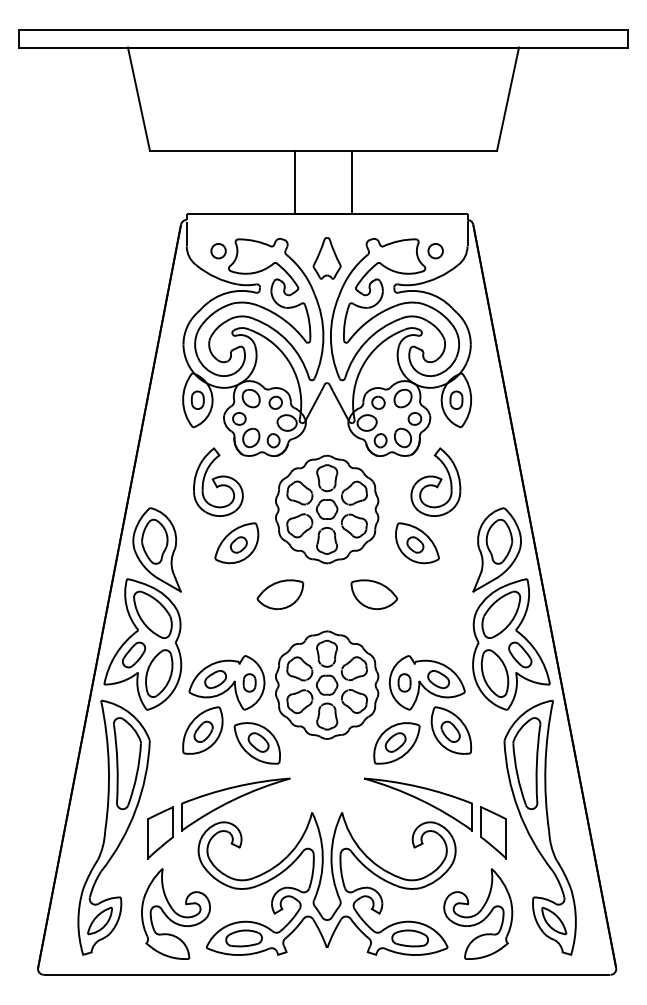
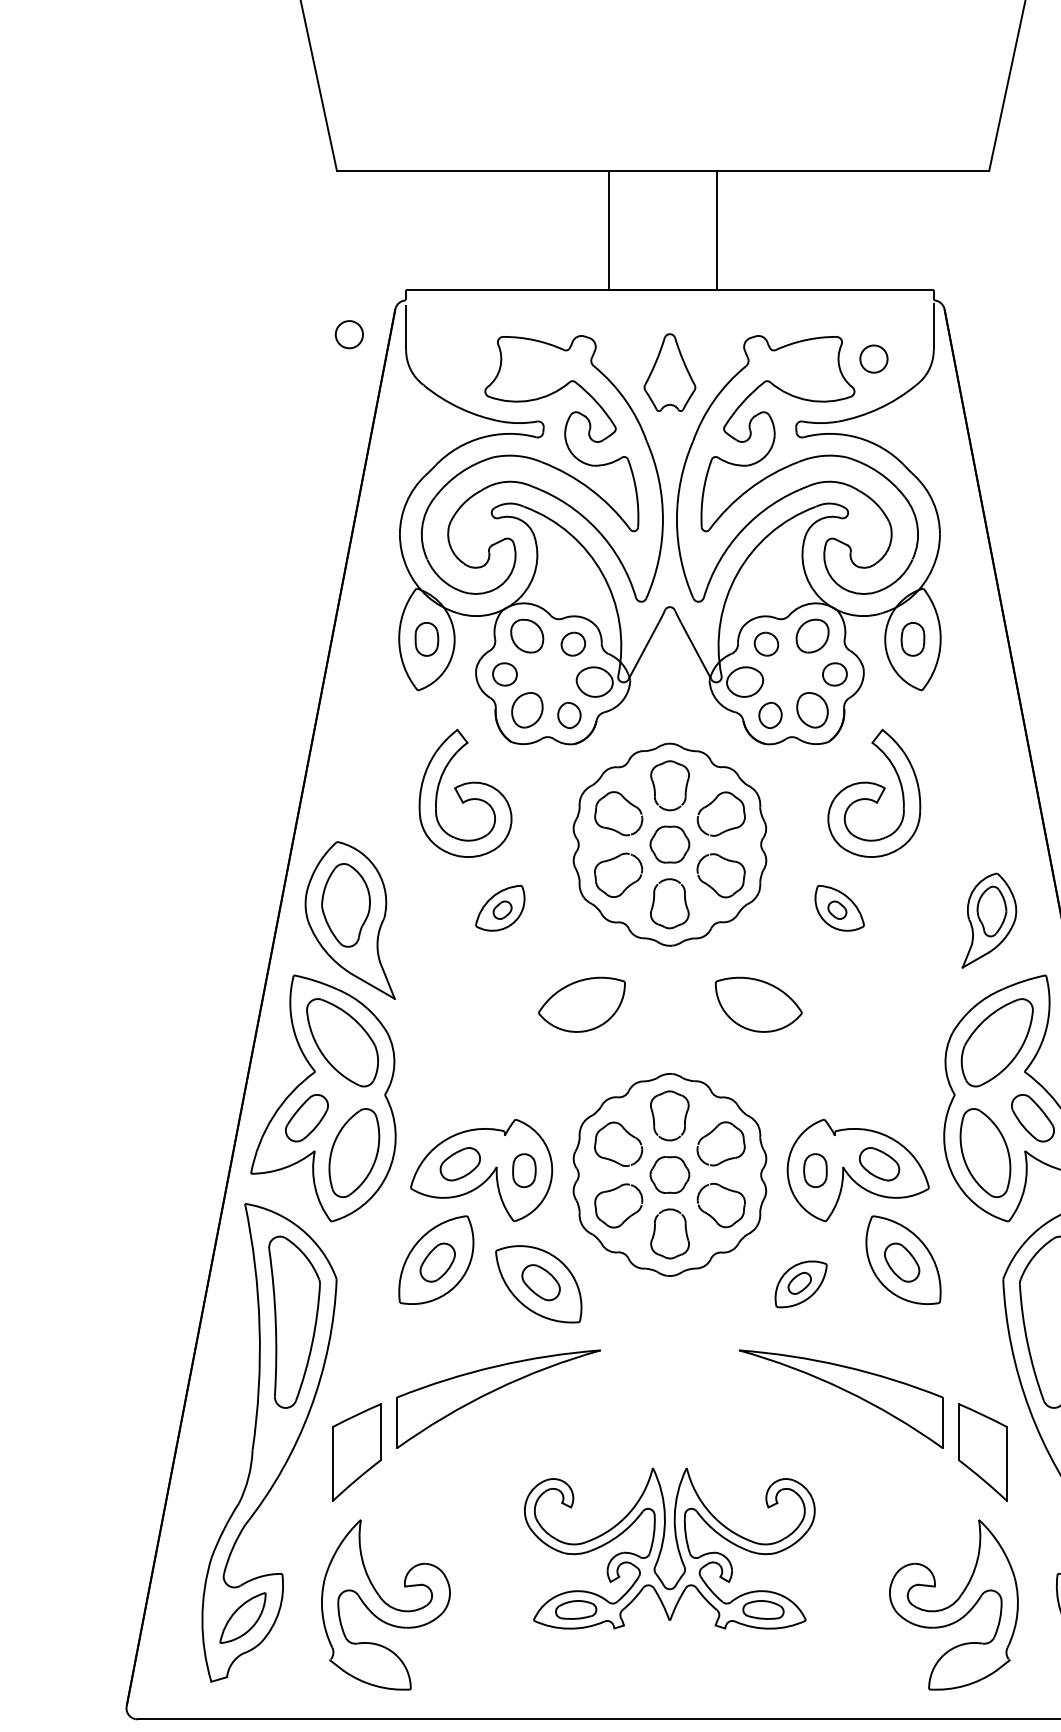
circle: (218, 251) -> (349, 335), moved
part: (236, 543) -> (499, 908), size x0.6
part: (417, 543) -> (839, 908), size x0.6
part: (496, 549) -> (988, 919), size x0.6
part: (396, 743) -> (800, 1284), size x0.6
part: (326, 883) -> (668, 1547), size x0.6

